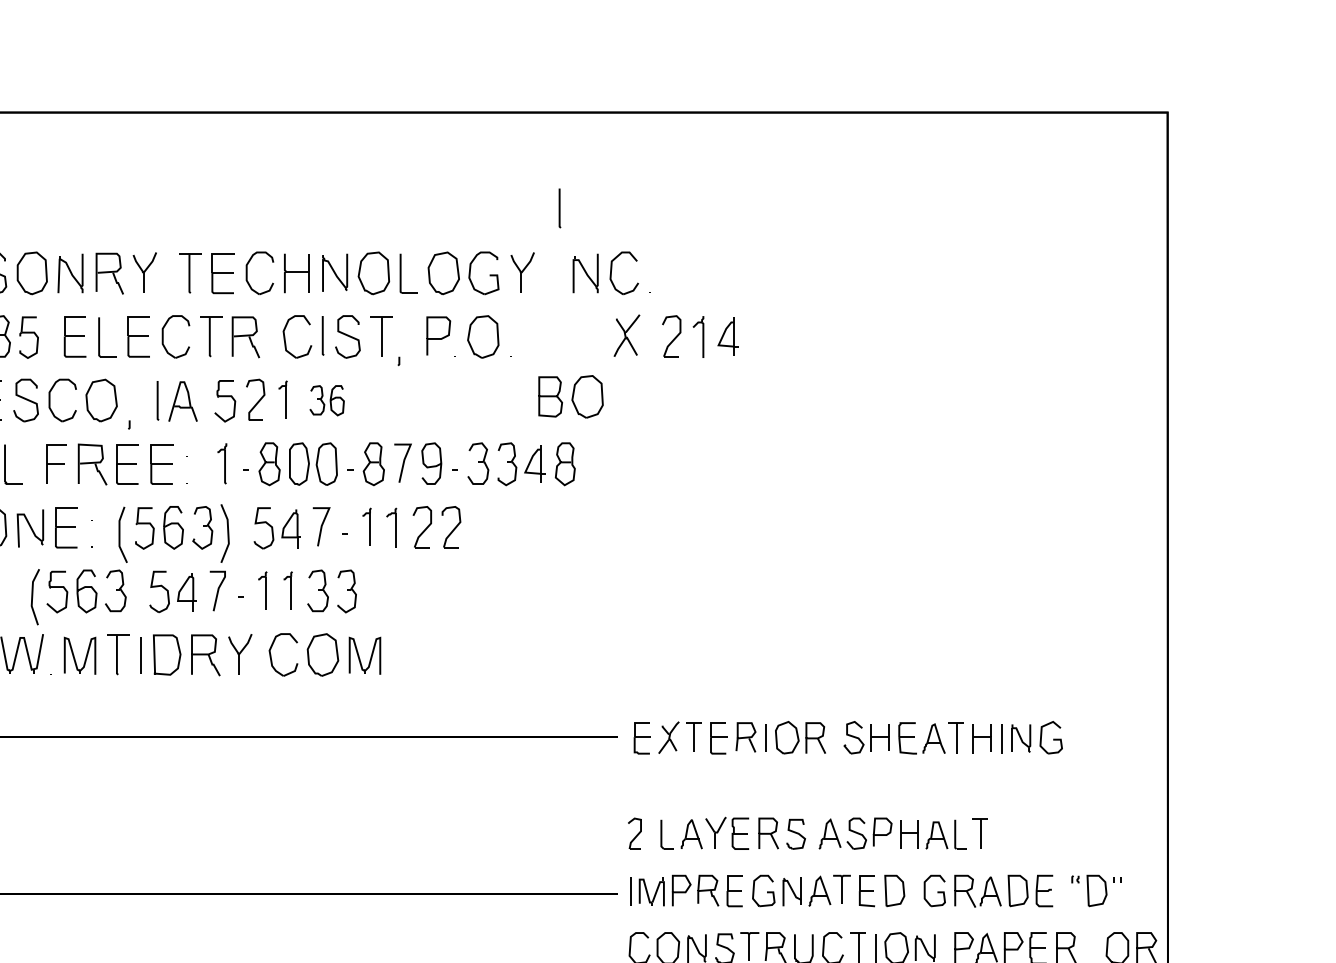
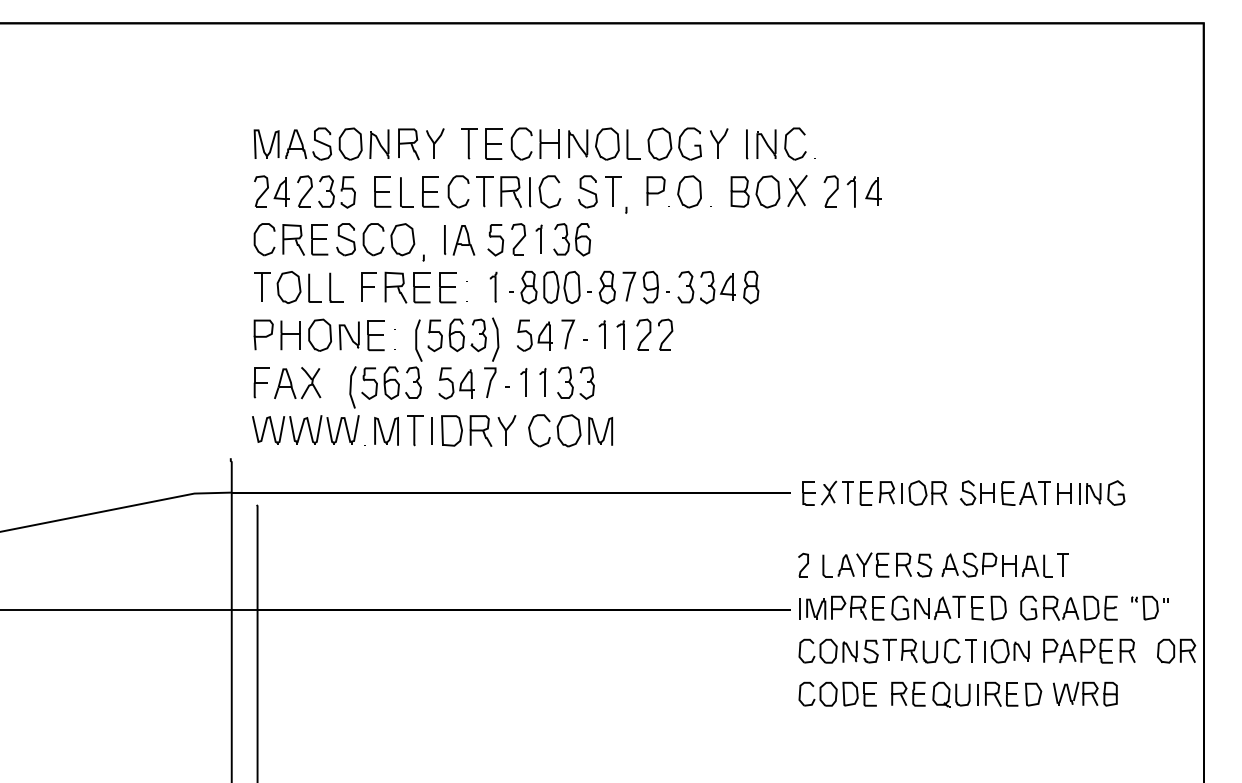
line: (560, 208) -> (747, 144), moved
line: (323, 336) -> (530, 192), moved
part: (571, 396) -> (755, 191), moved
part: (327, 400) -> (572, 239), size x1.43

